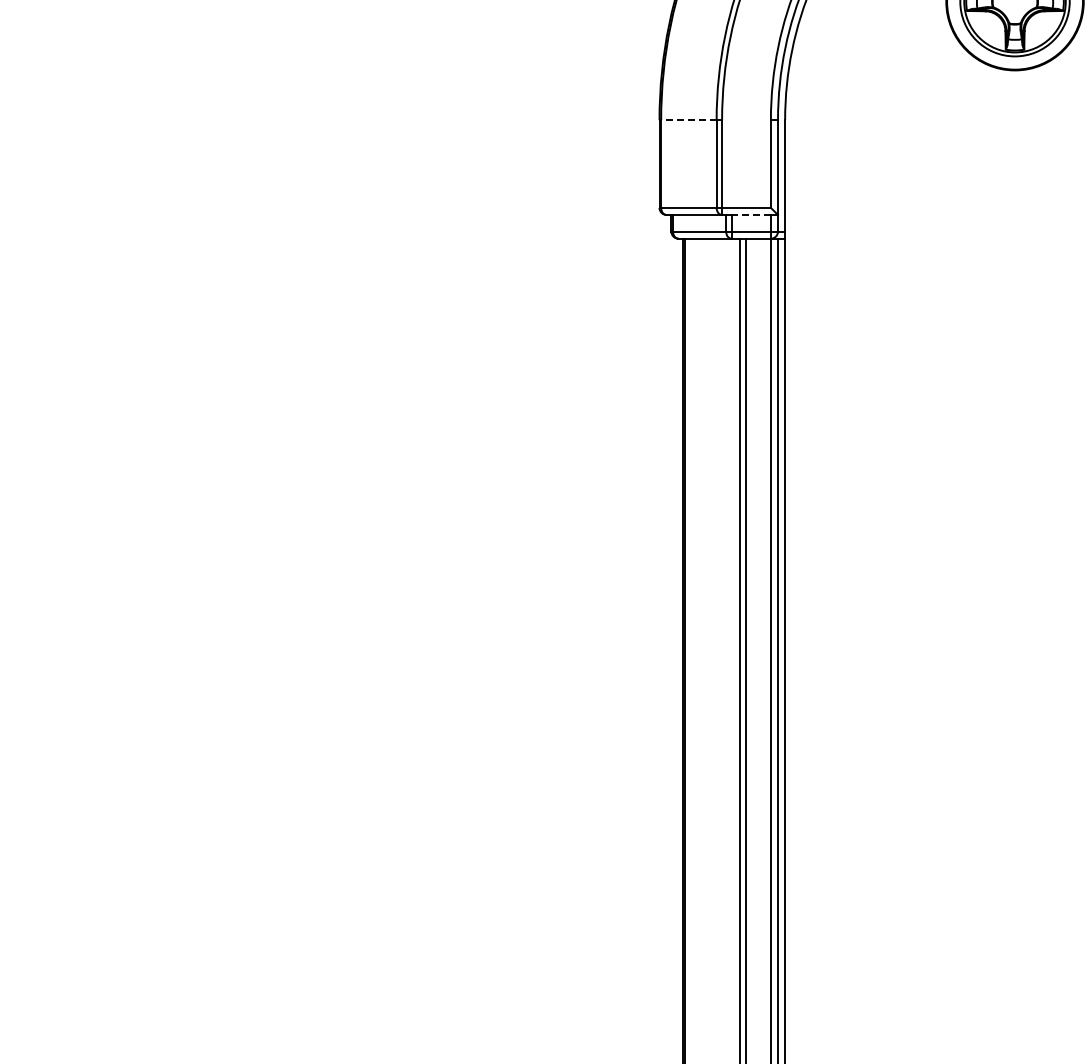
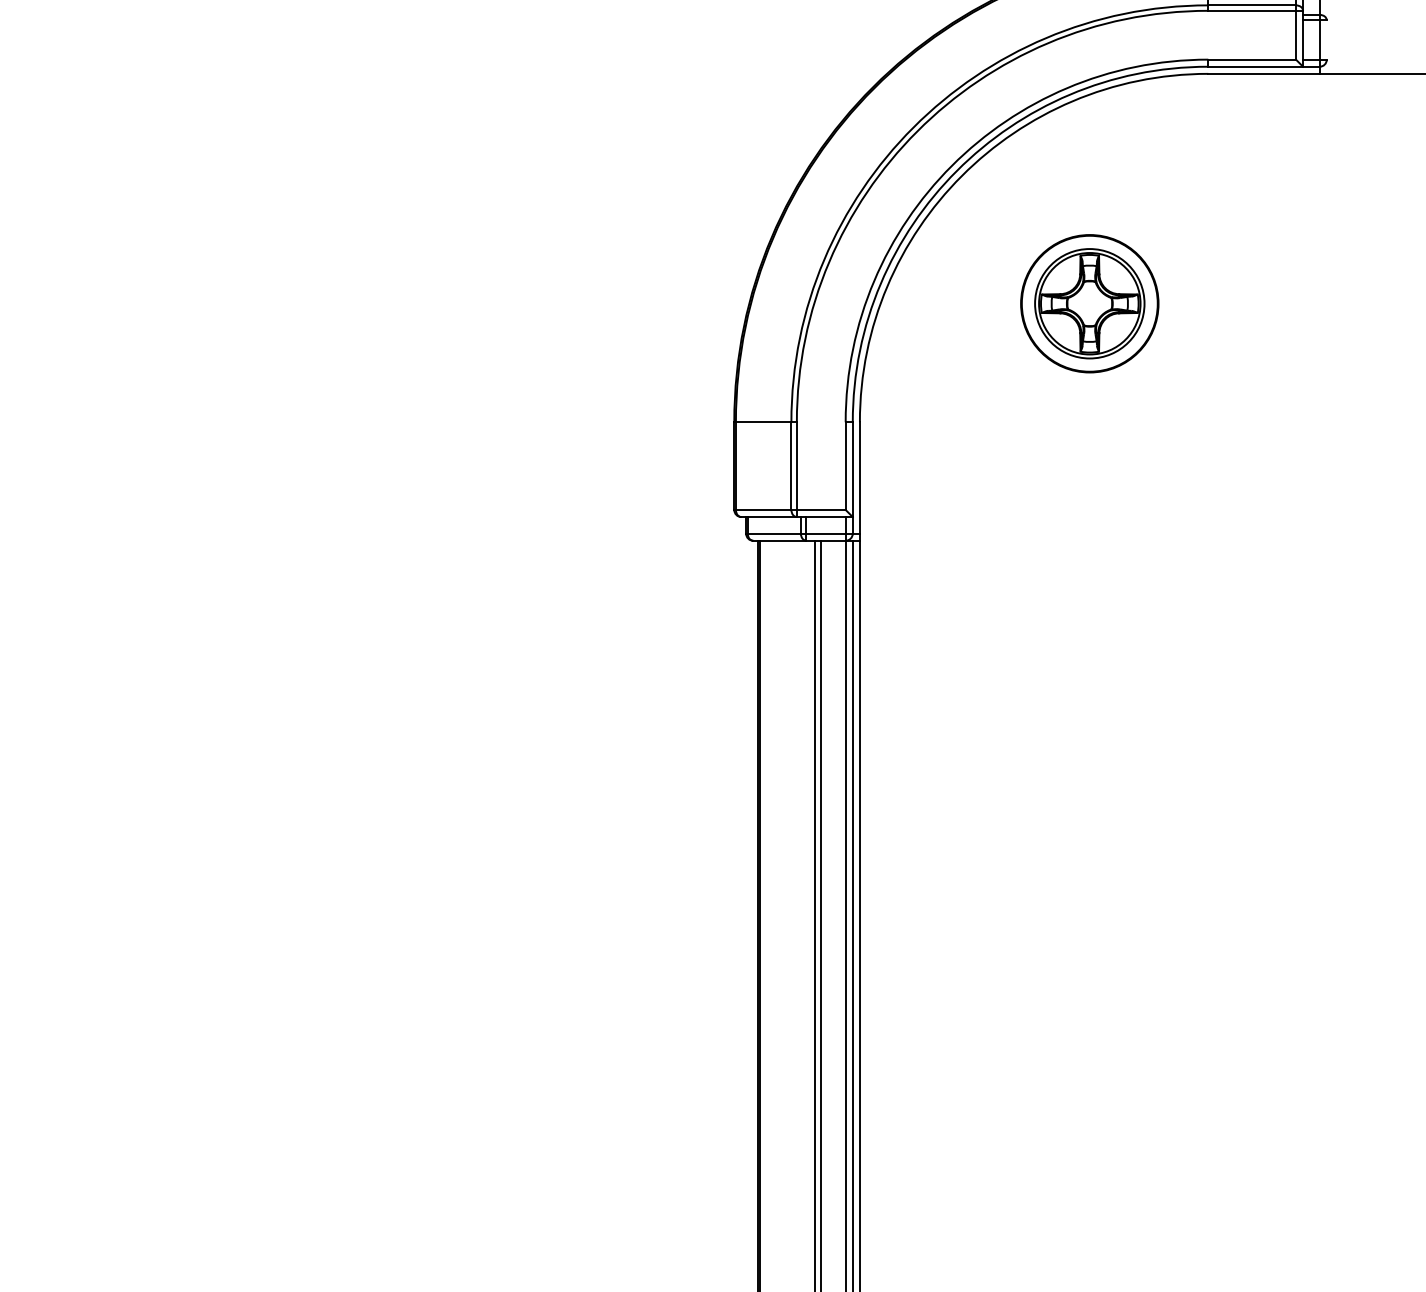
line: (688, 120) -> (763, 422), dashed -> solid
line: (751, 215) -> (826, 517), dashed -> solid

